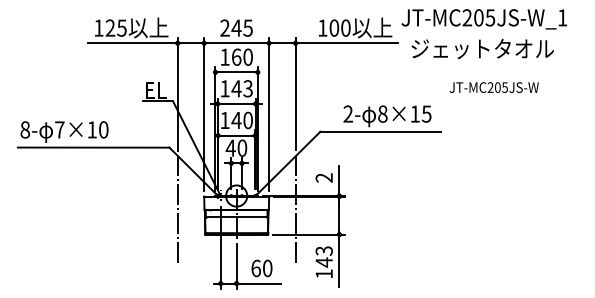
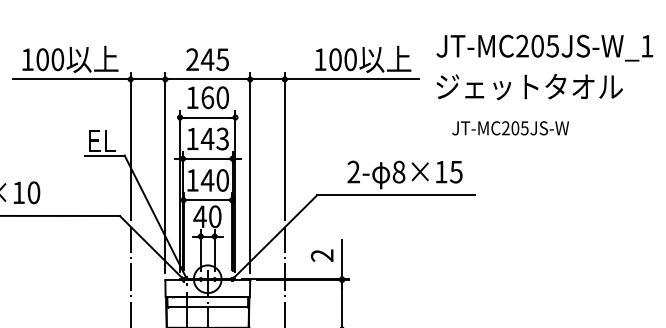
text: (484, 19) -> (544, 48), moved
text: (115, 27) -> (49, 58), 125 -> 100
text: (493, 87) -> (509, 128), moved

